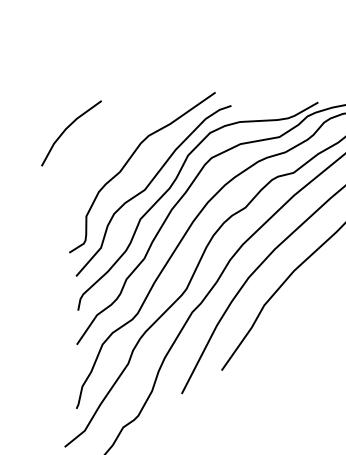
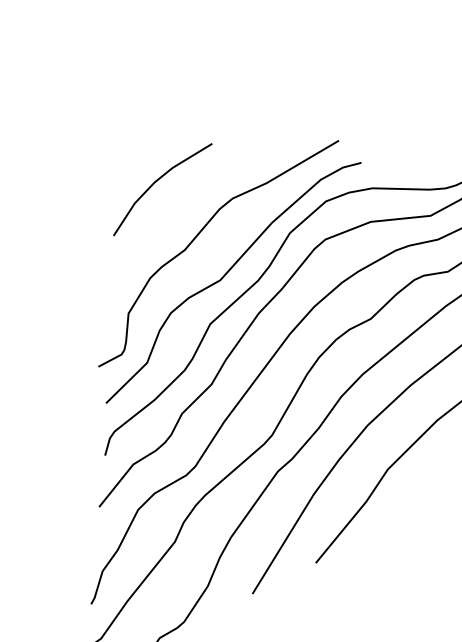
part: (71, 133) -> (162, 189), moved

